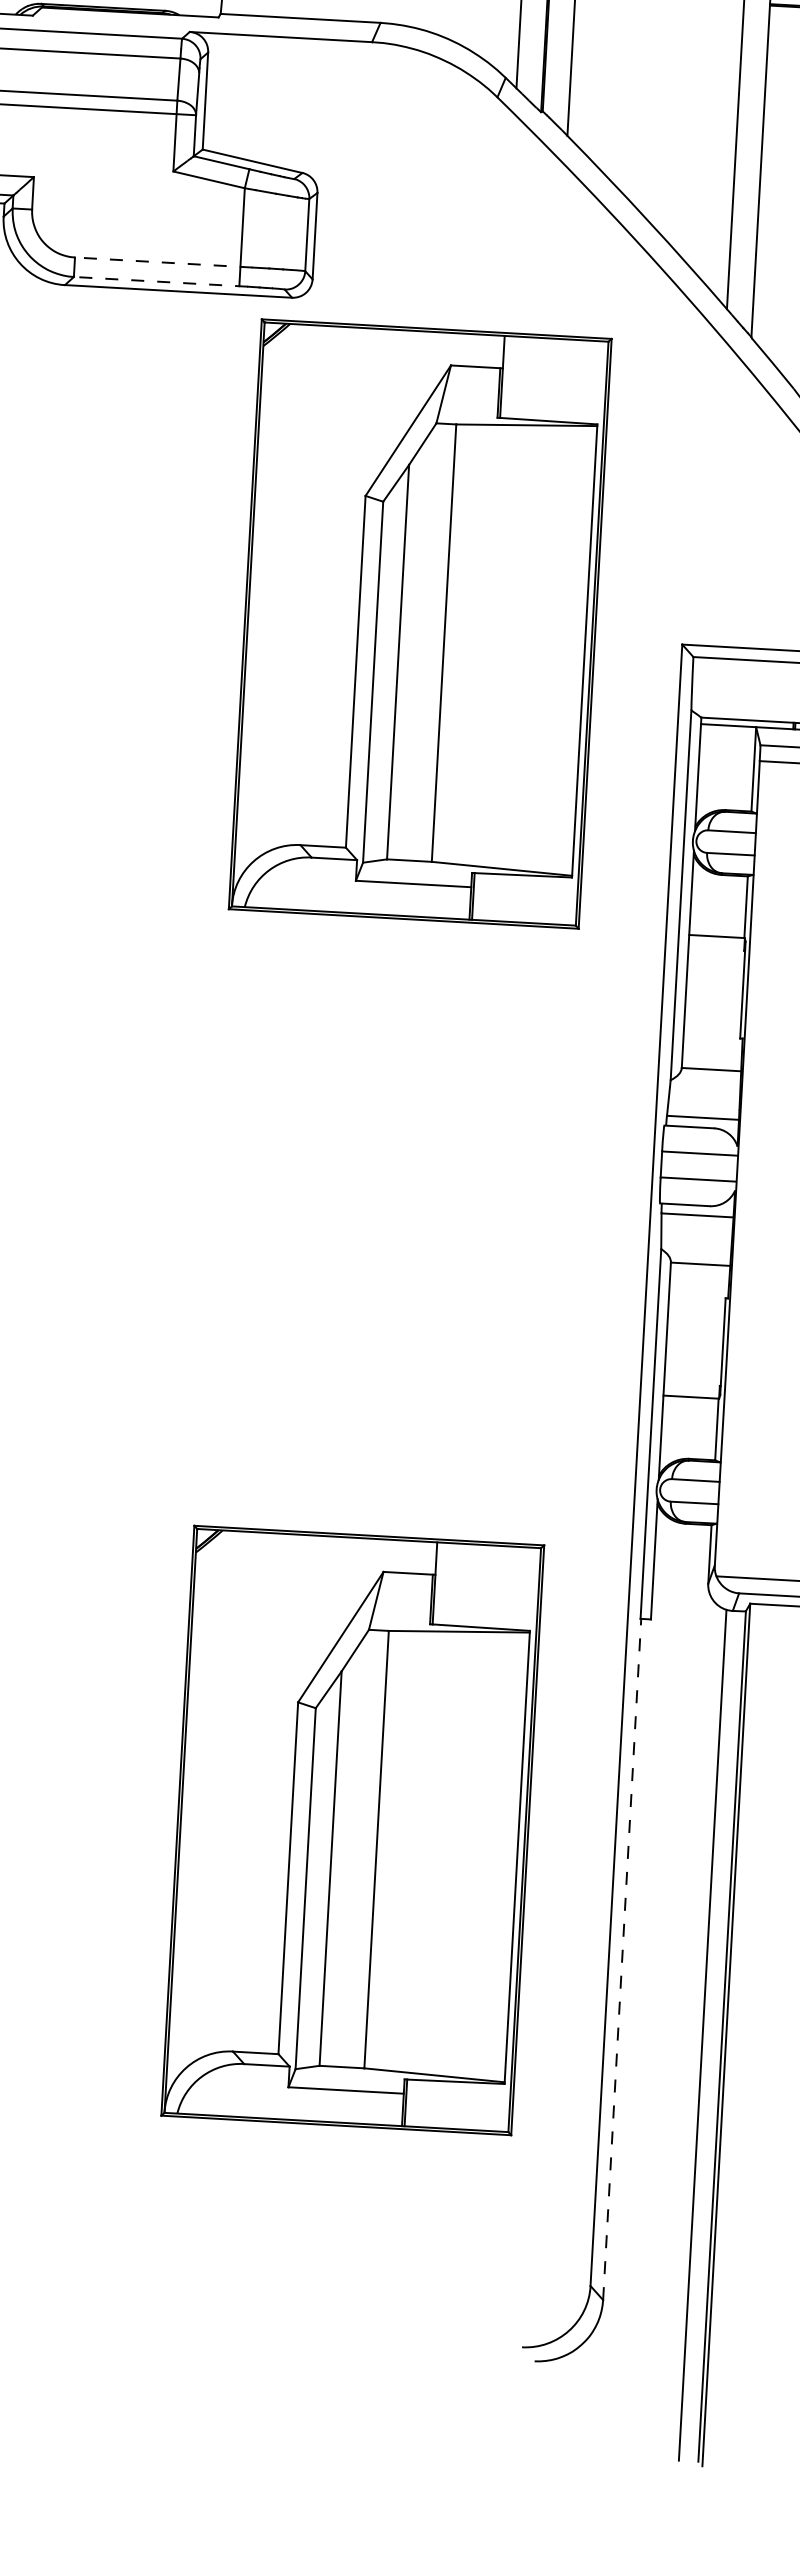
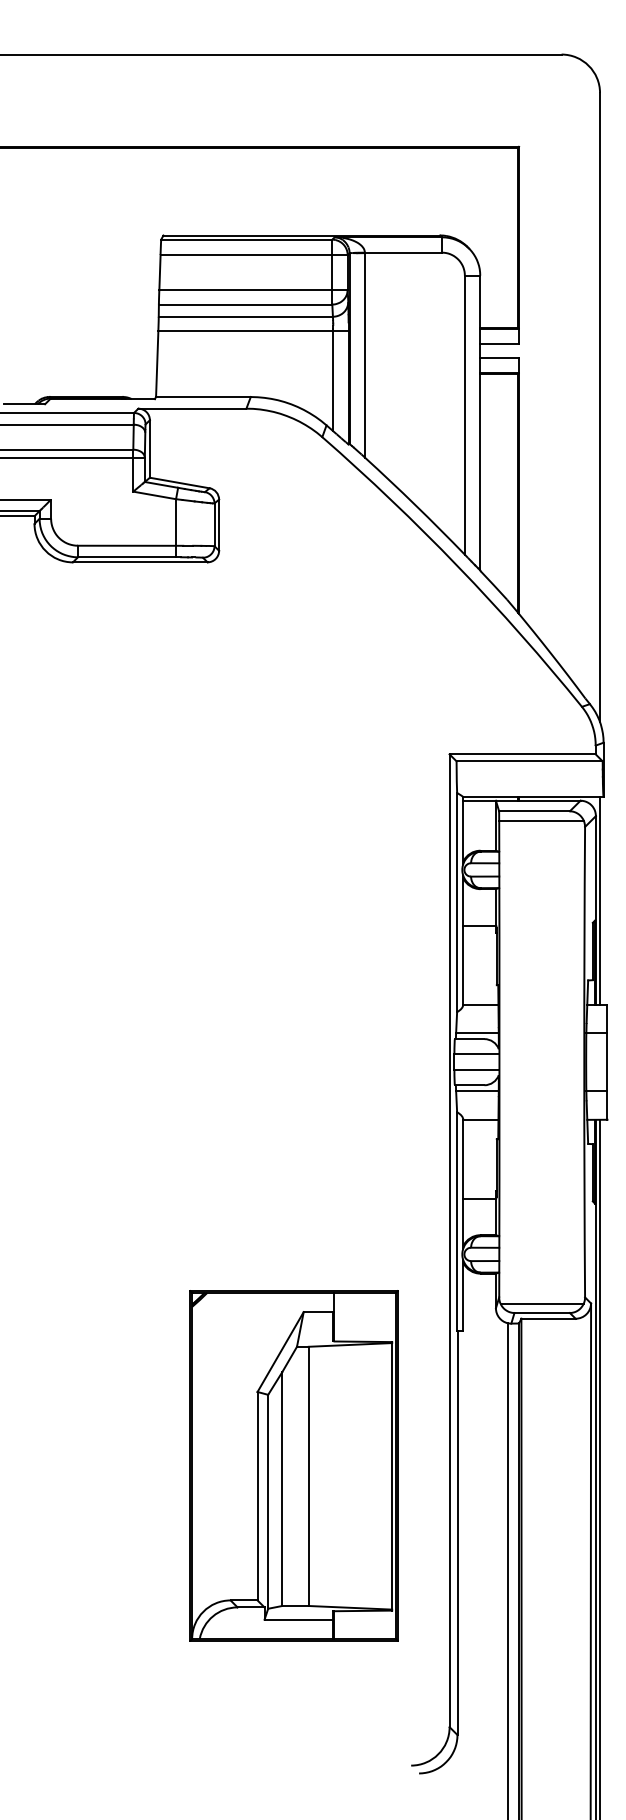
line: (163, 262) -> (130, 545), dashed -> solid
line: (160, 282) -> (129, 557), dashed -> solid
part: (419, 623) -> (293, 750), removed
line: (622, 1960) -> (457, 1533), dashed -> solid

